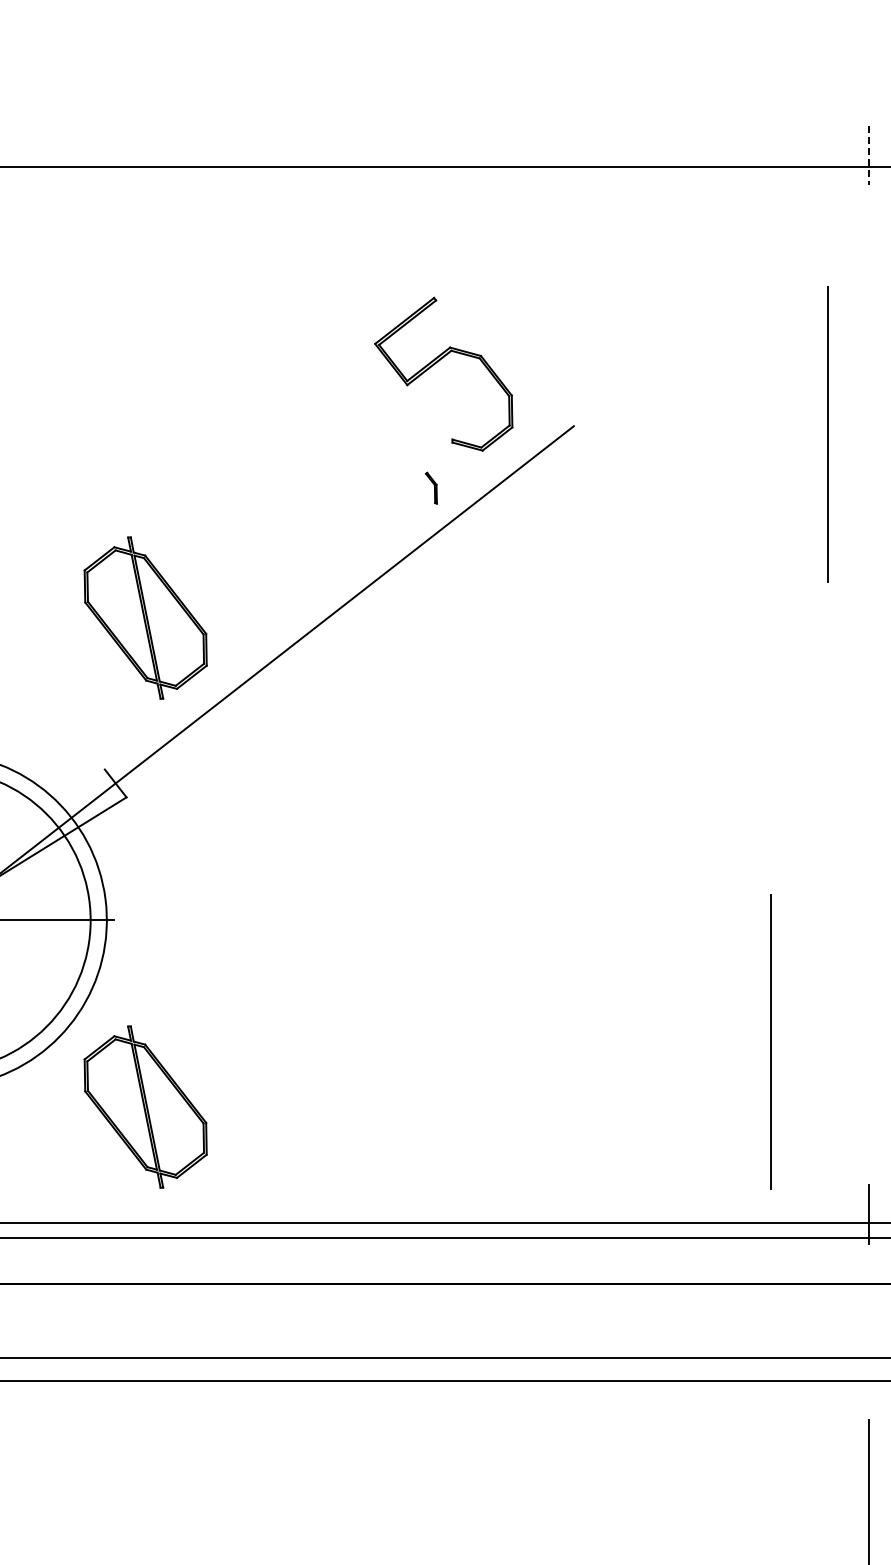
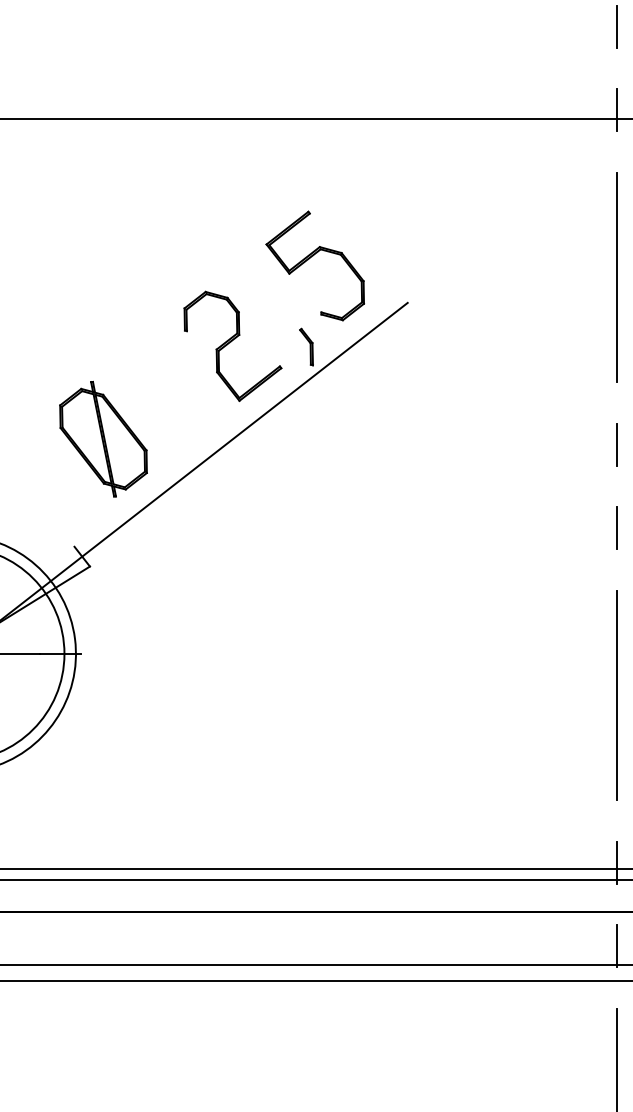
line: (869, 36) -> (617, 26), added
line: (869, 155) -> (617, 110), dashed -> solid
line: (827, 434) -> (616, 277), moved
part: (325, 481) -> (231, 342), added
part: (431, 487) -> (306, 346), size x1.67
line: (869, 625) -> (617, 444), added
line: (869, 743) -> (617, 528), added
line: (770, 1041) -> (616, 695), moved
part: (145, 1106) -> (103, 786), removed
line: (869, 1331) -> (617, 945), added

